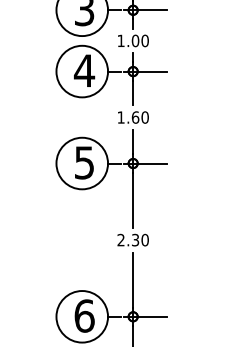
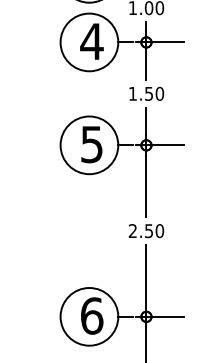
text: (135, 117) -> (149, 93), 1.60 -> 1.50
text: (135, 239) -> (149, 230), 2.30 -> 2.50

